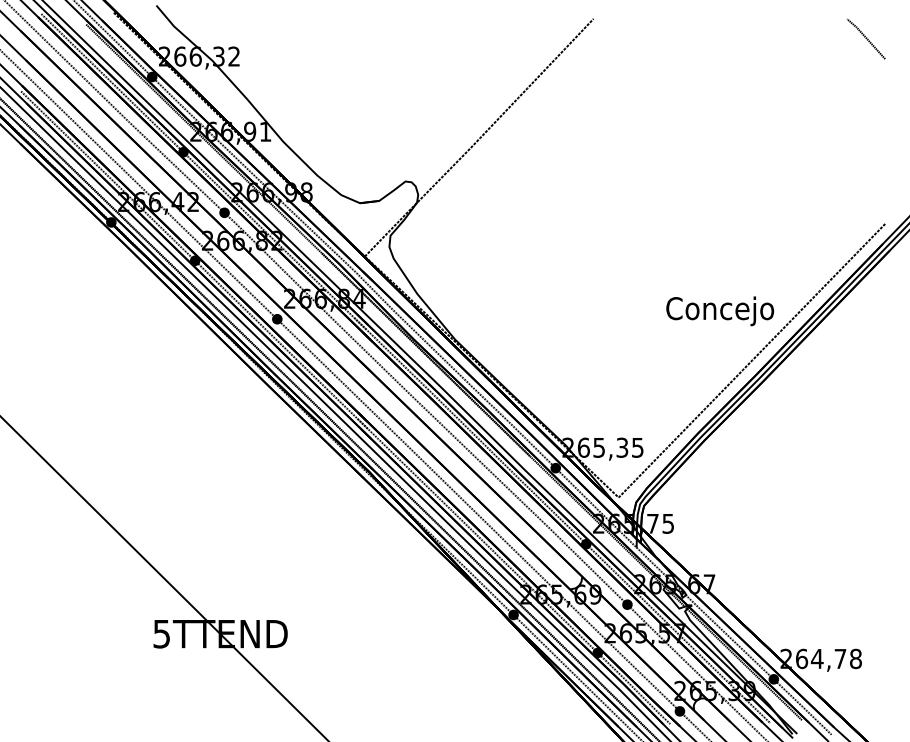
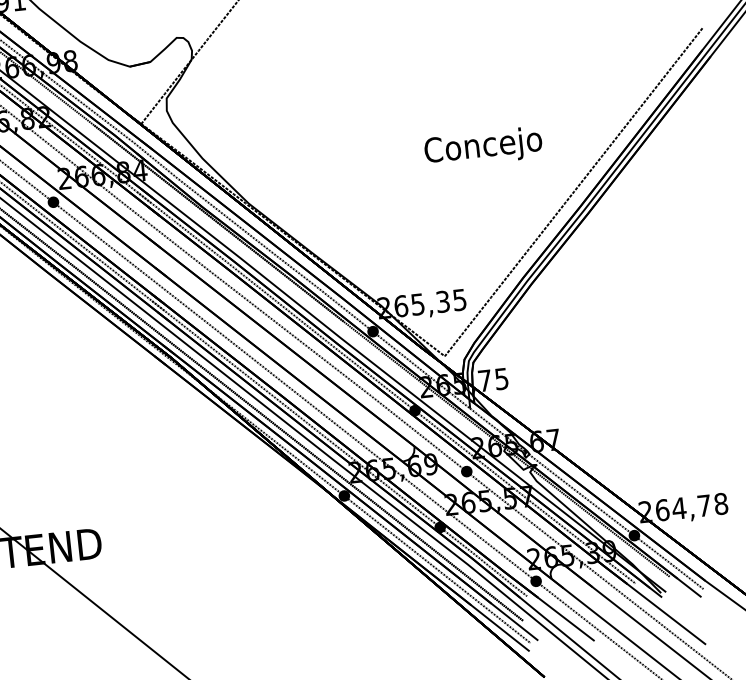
text: (720, 311) -> (483, 147), moved

